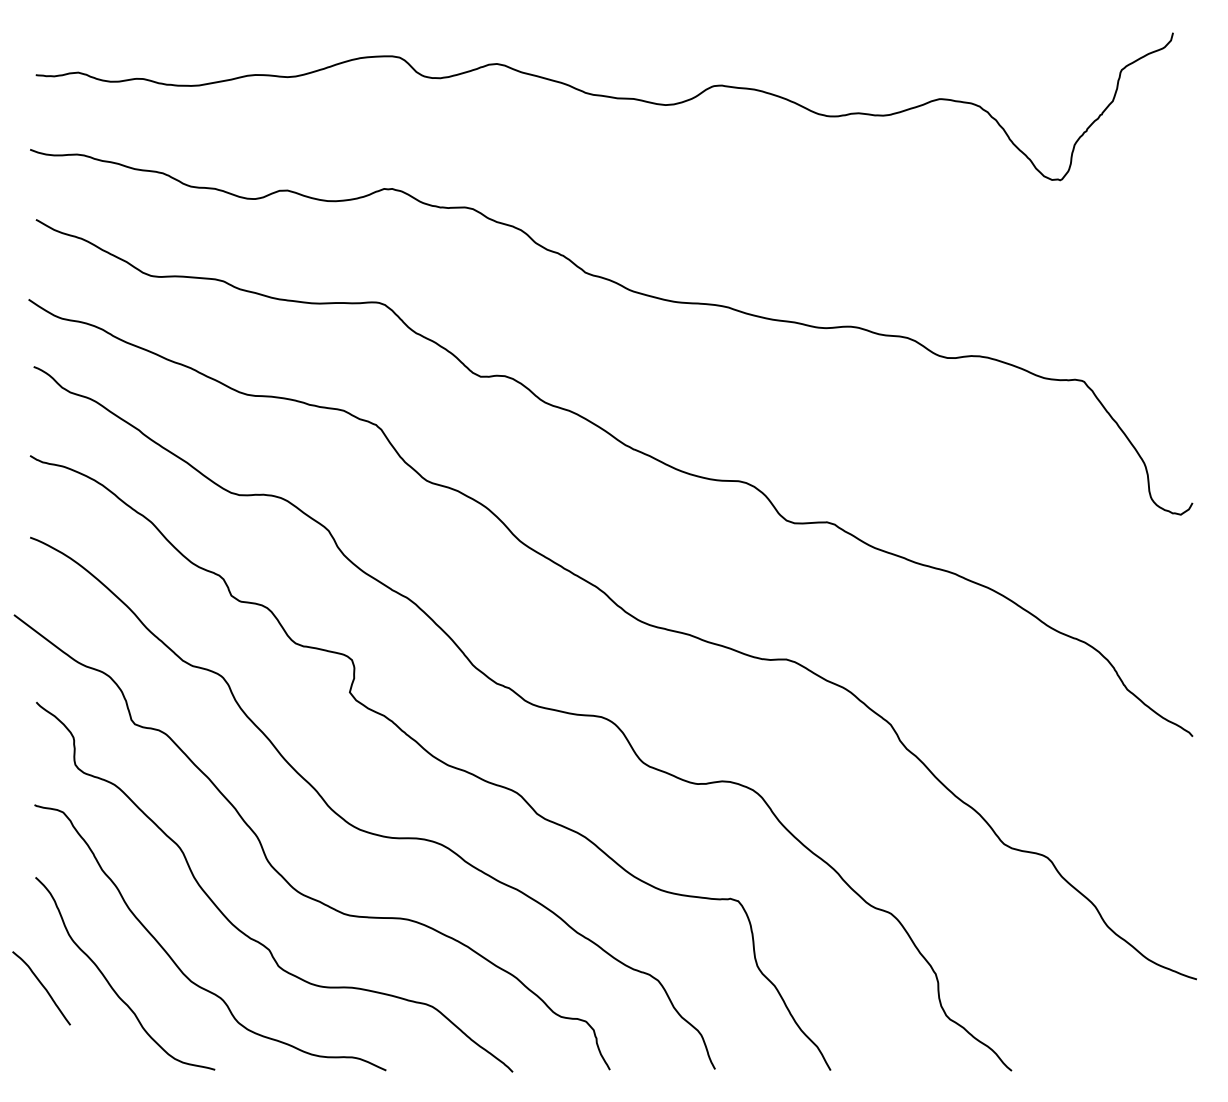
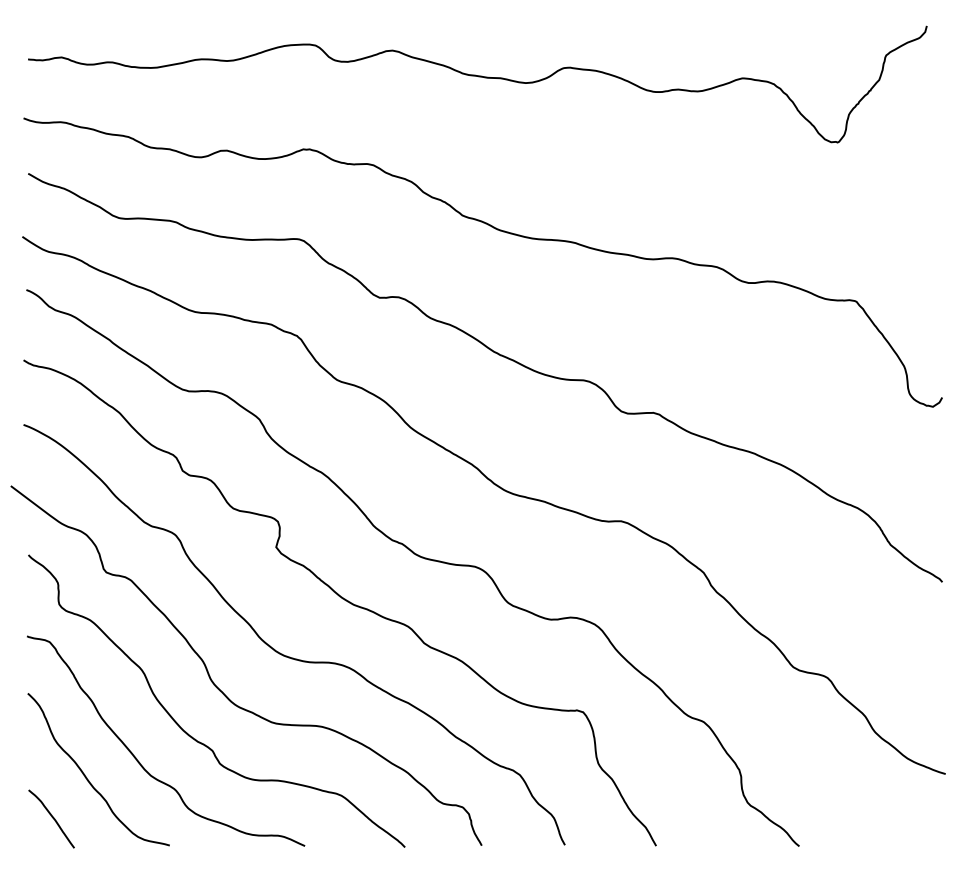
curve: (43, 988) -> (53, 819), moved

